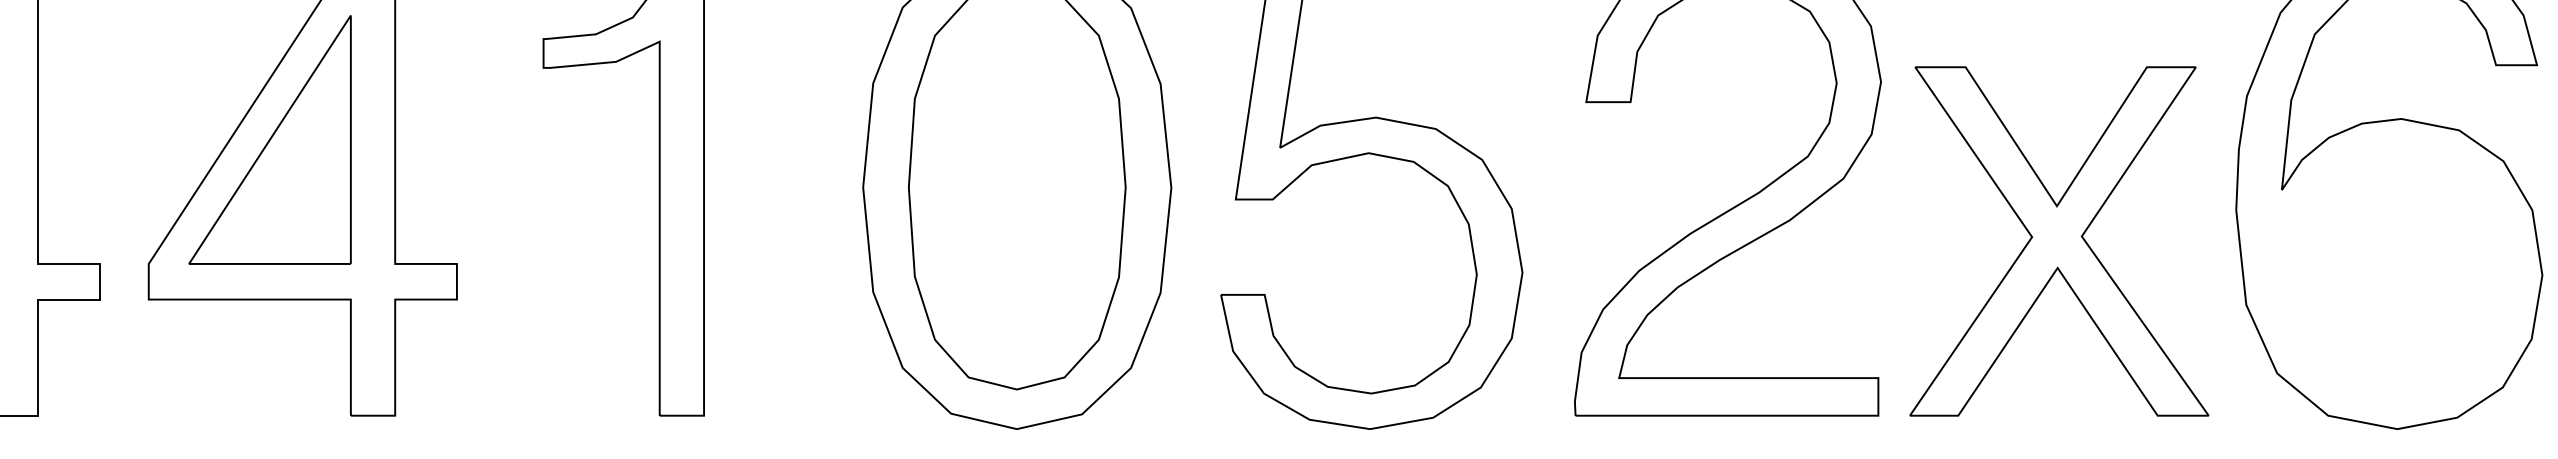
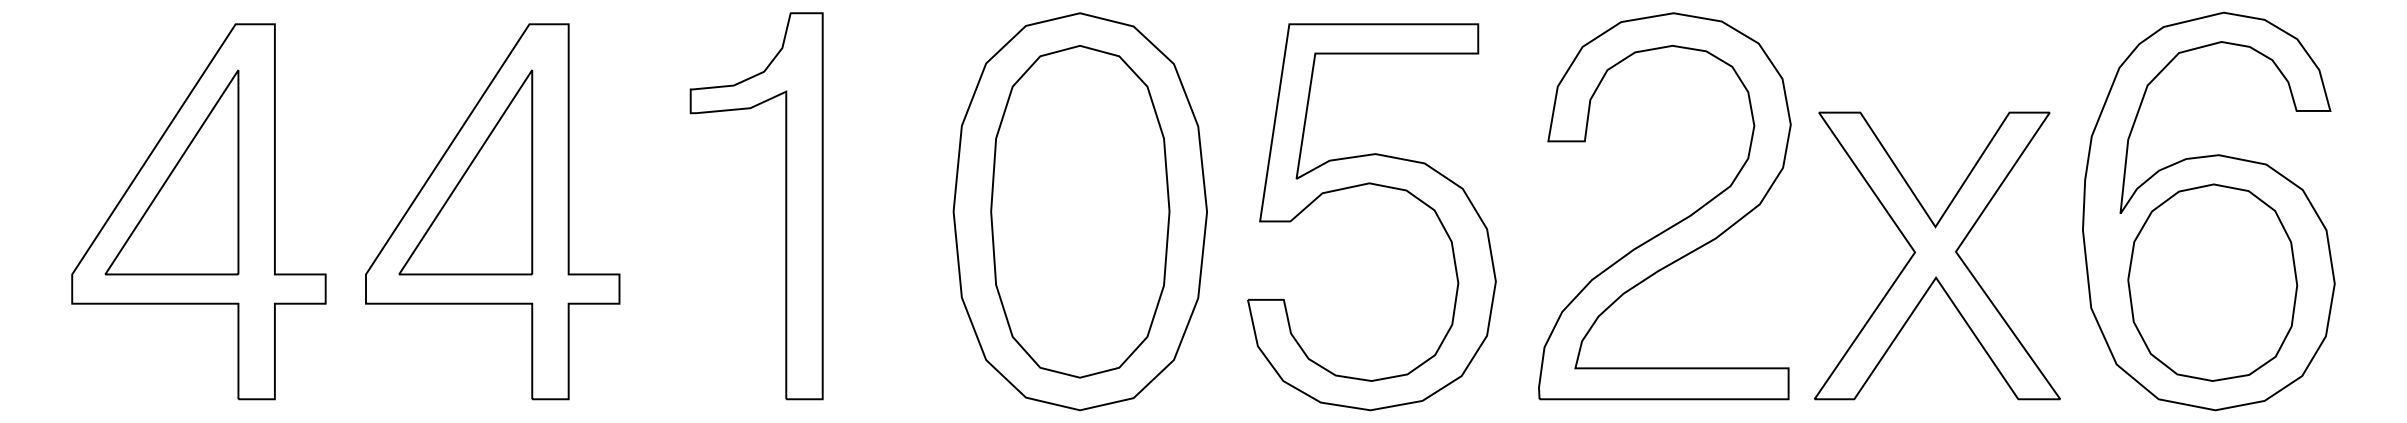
part: (2393, 273) -> (2212, 282), added

